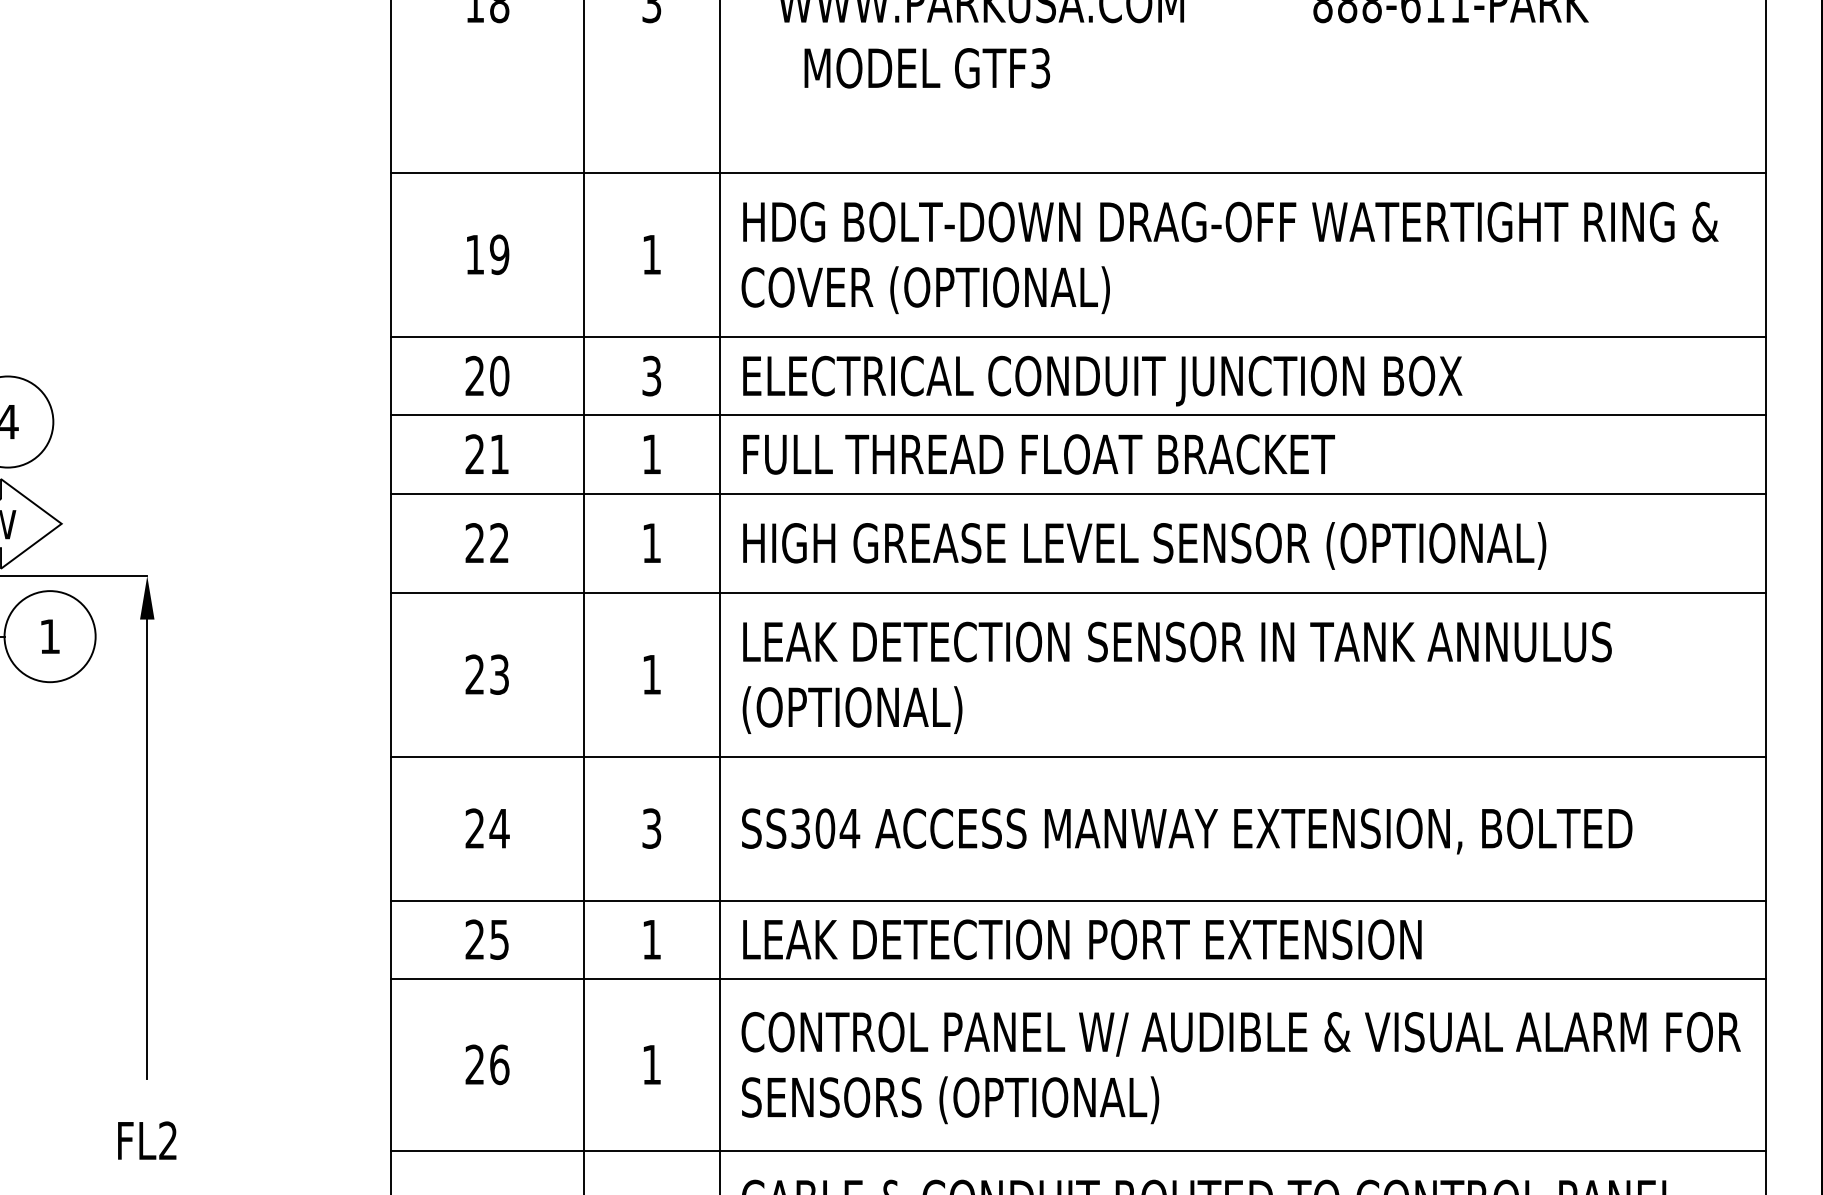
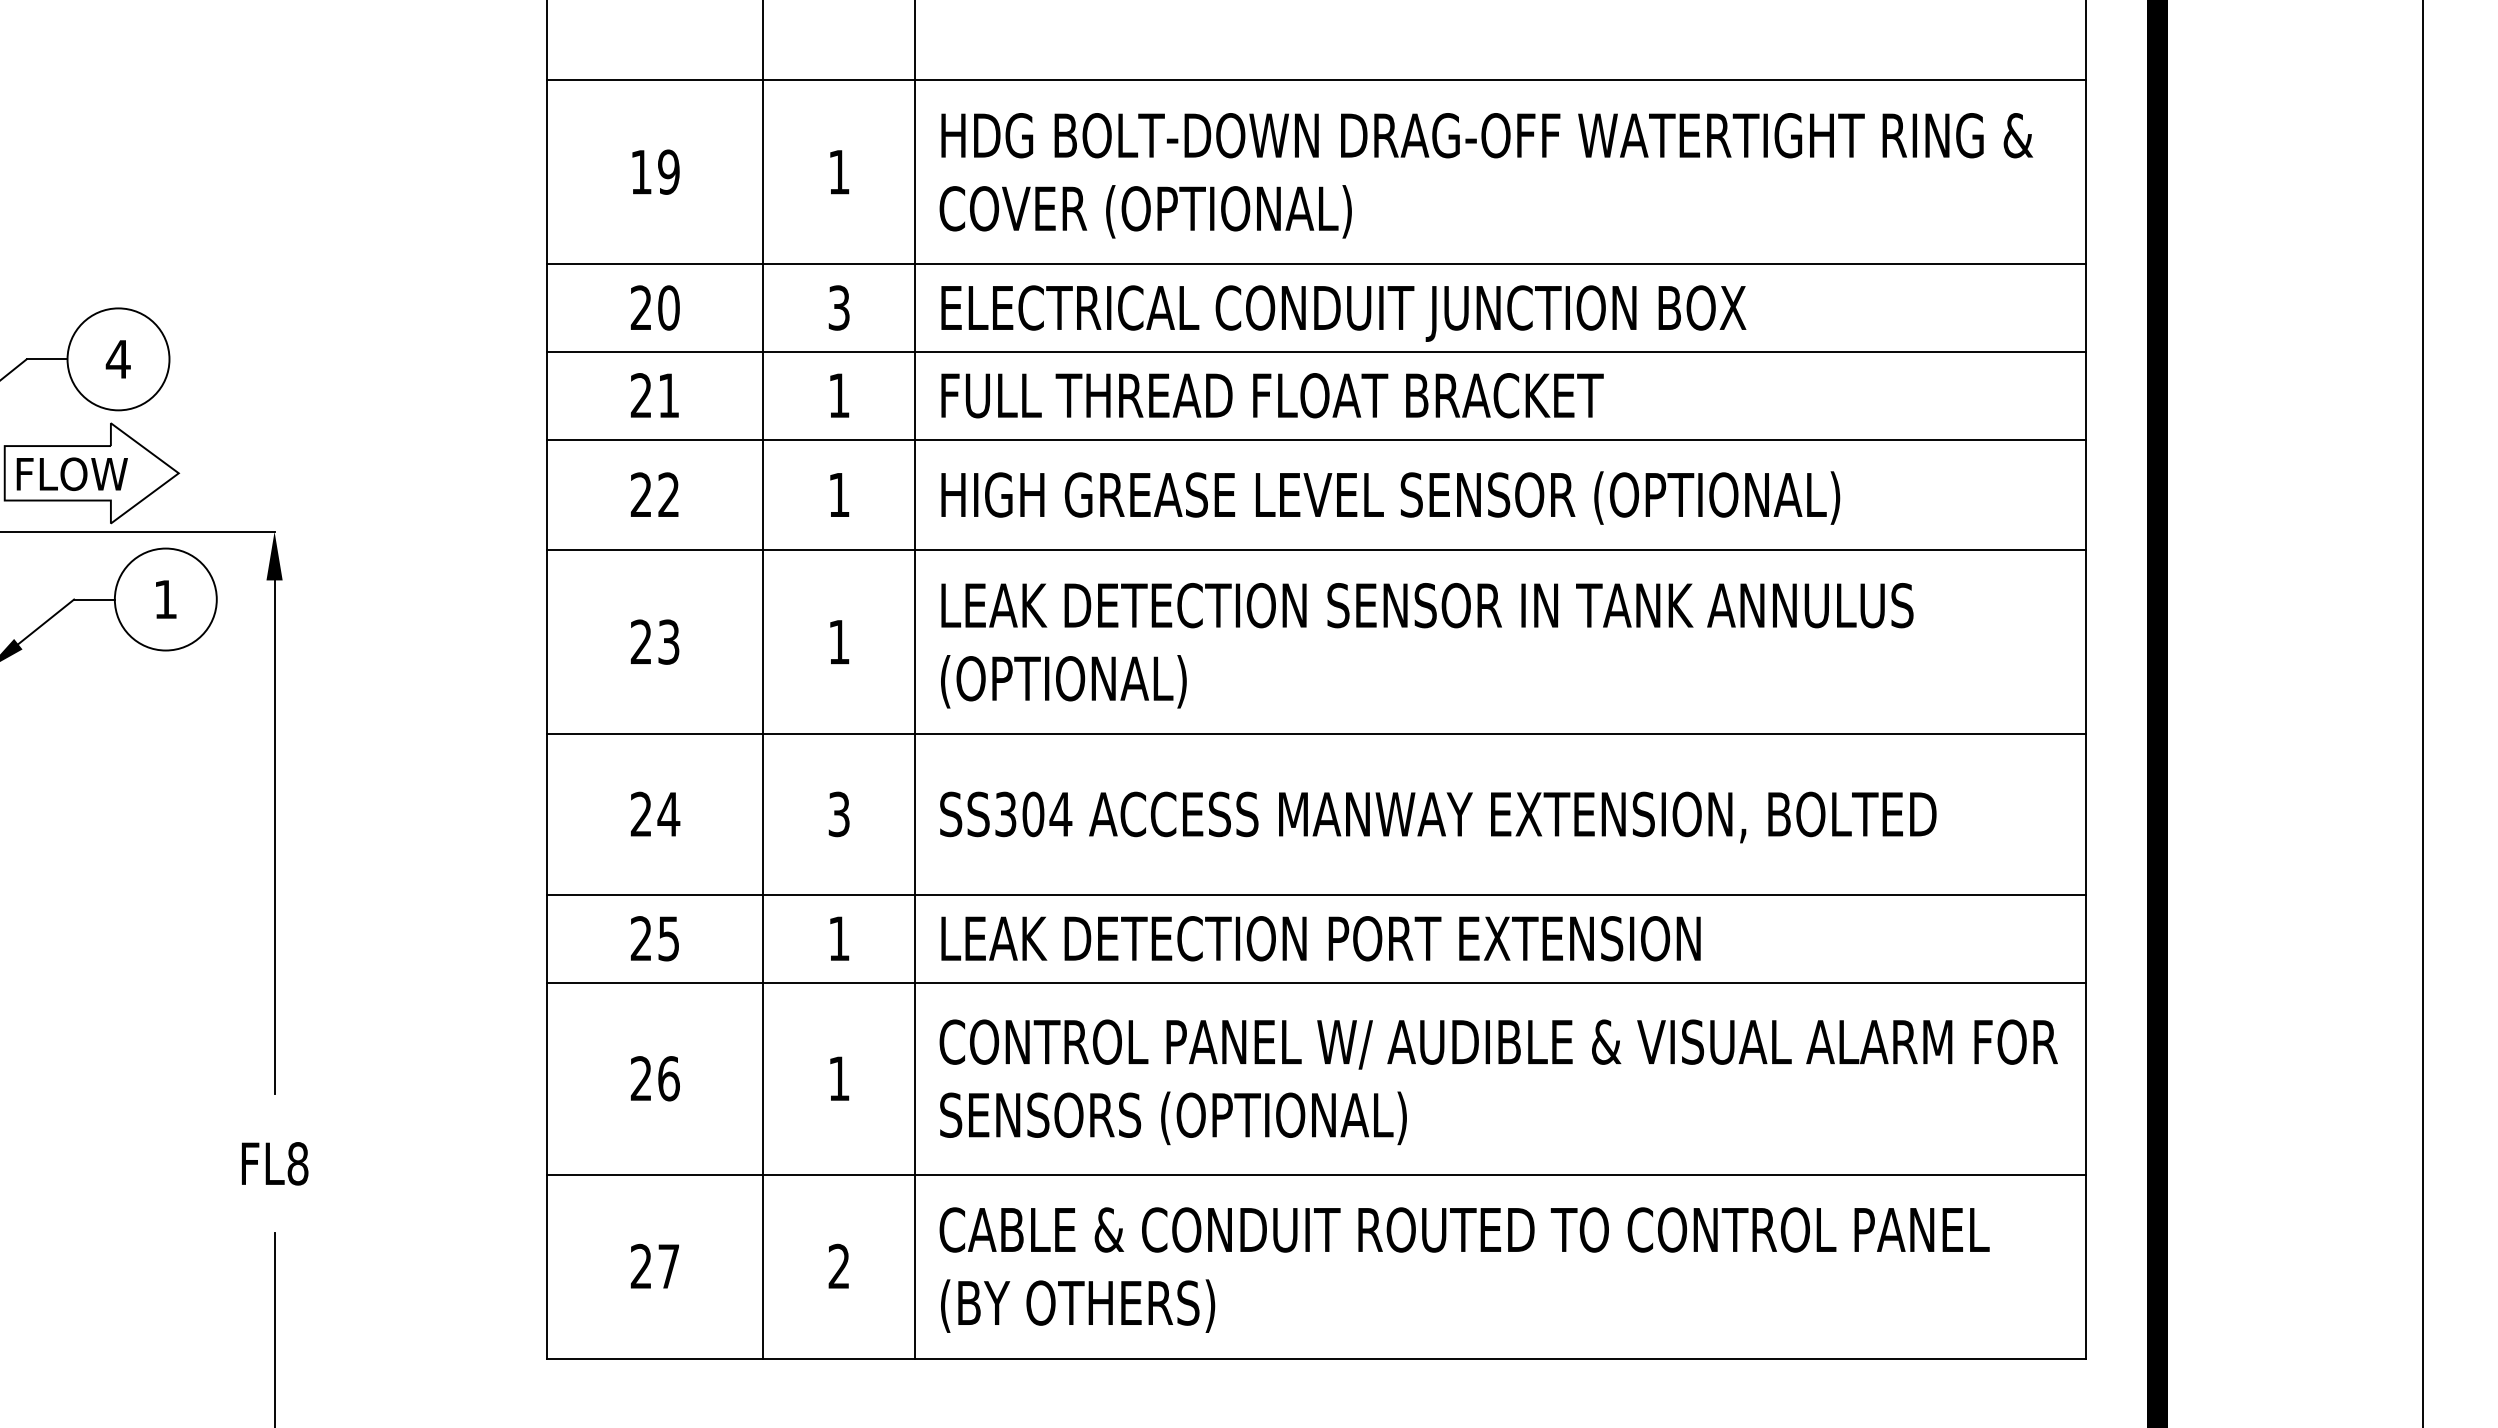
text: (167, 1140) -> (297, 1163), FL2 -> FL8

